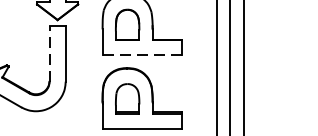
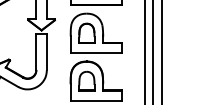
line: (49, 54) -> (36, 52), dashed -> solid
line: (142, 55) -> (96, 53), dashed -> solid

